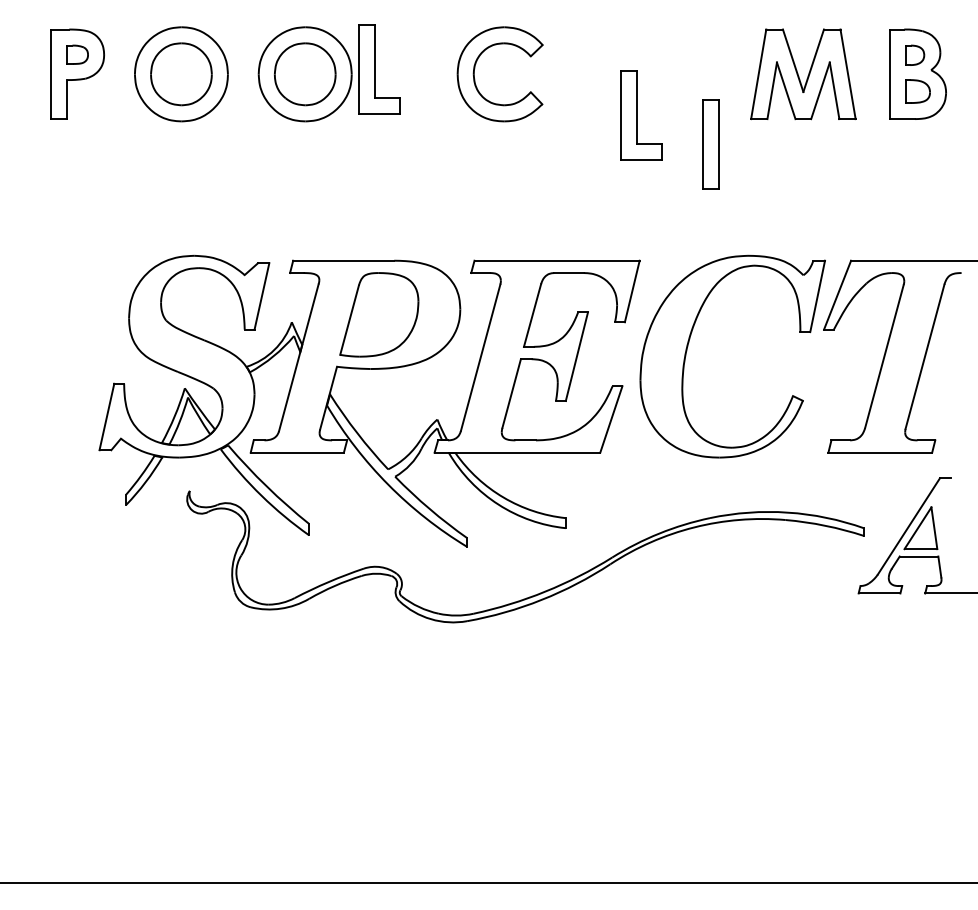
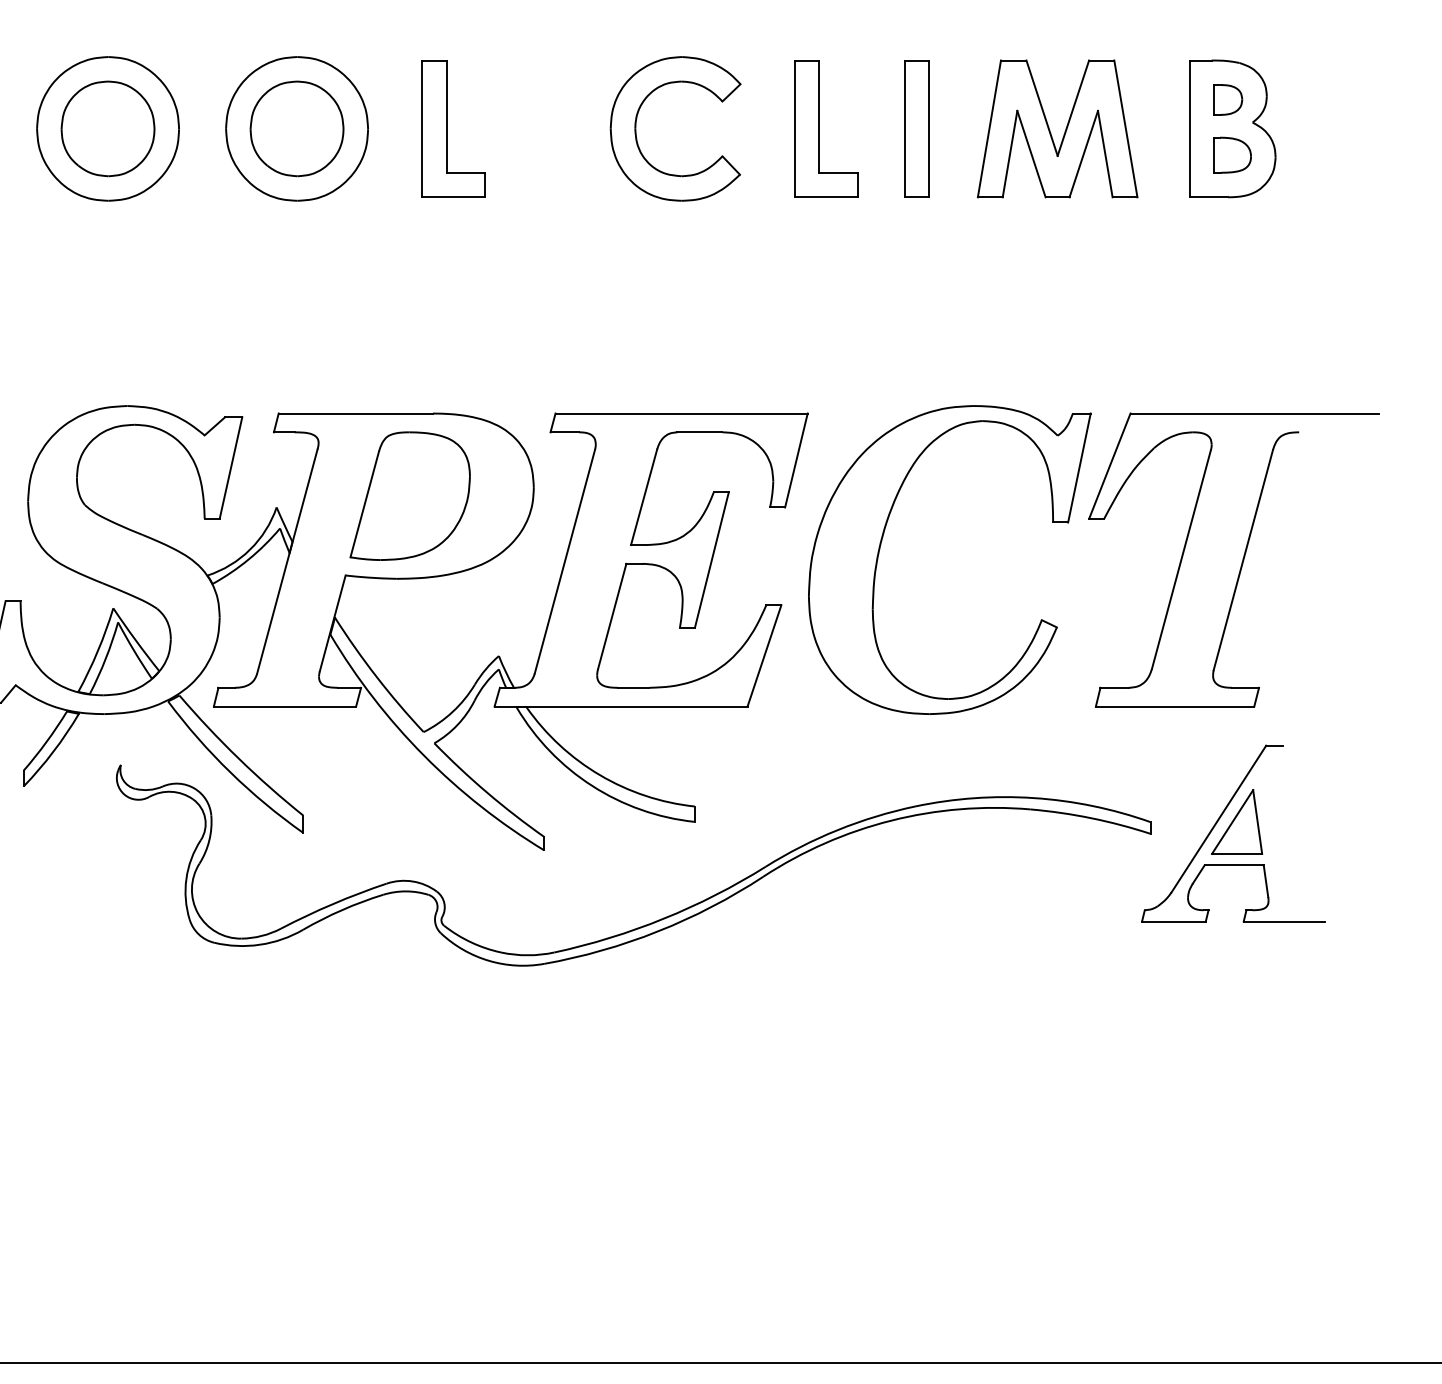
part: (379, 69) -> (453, 129), moved
part: (475, 79) -> (637, 136), moved
part: (641, 115) -> (825, 129), moved
part: (710, 144) -> (915, 129), moved

